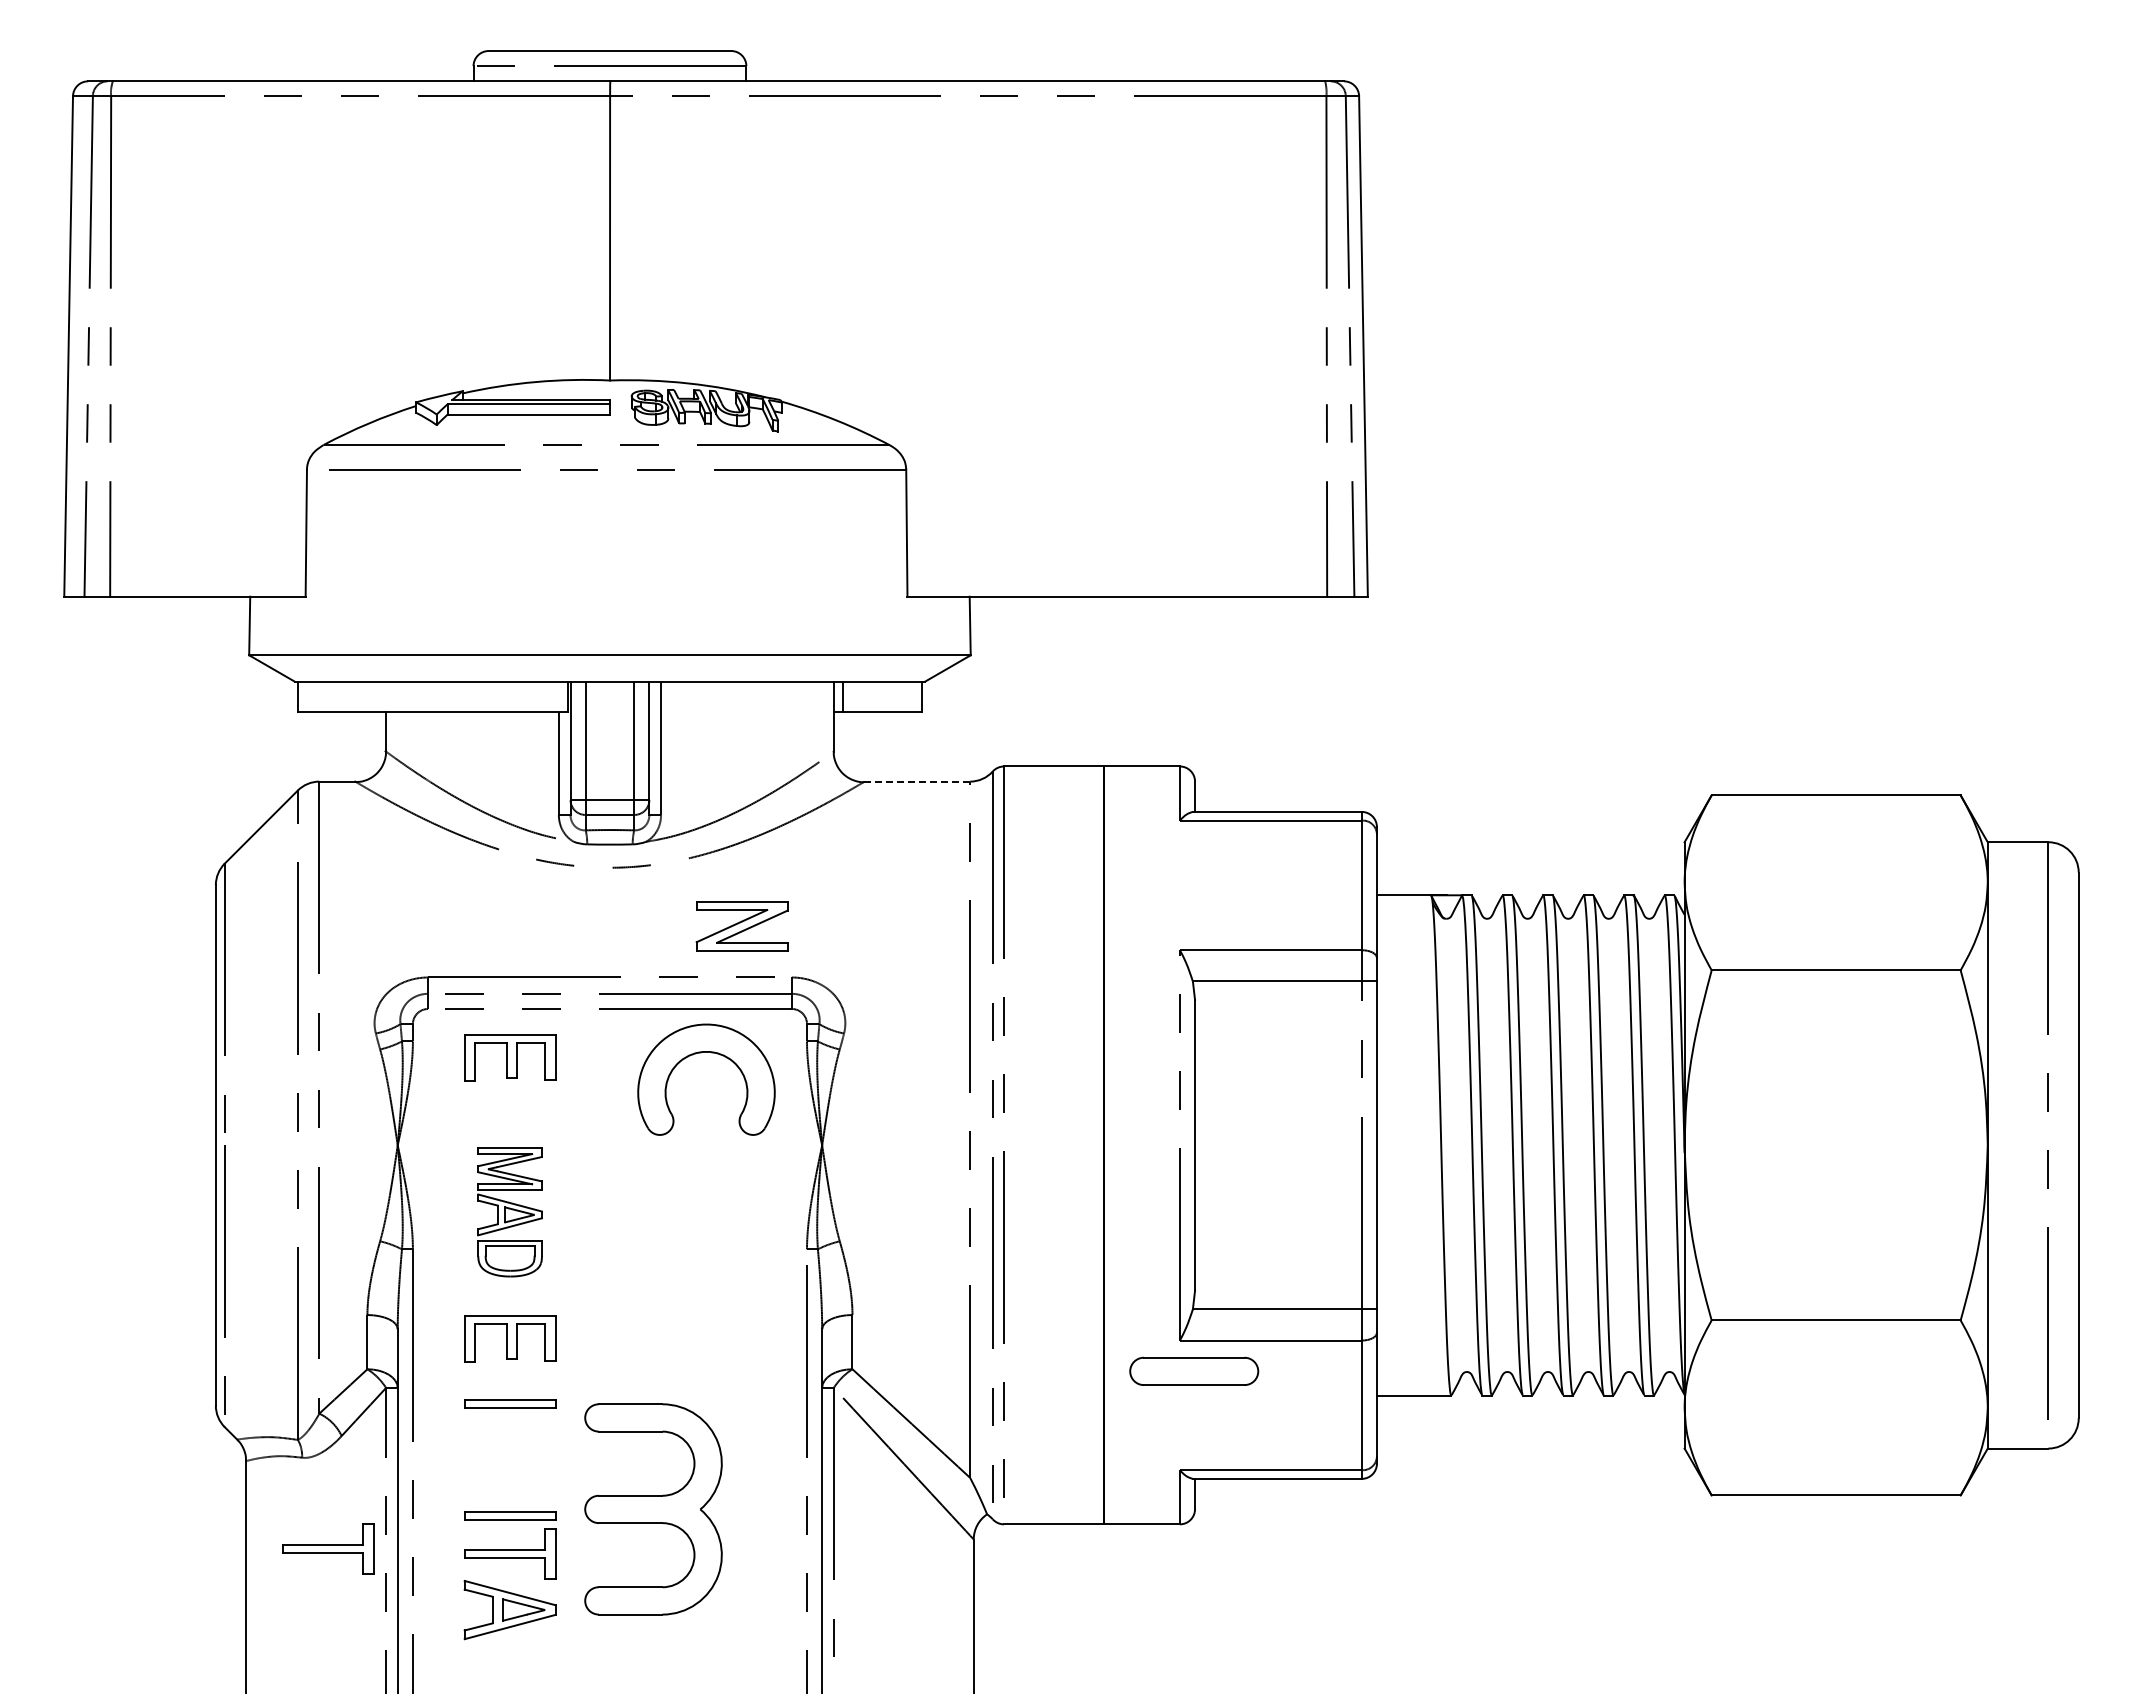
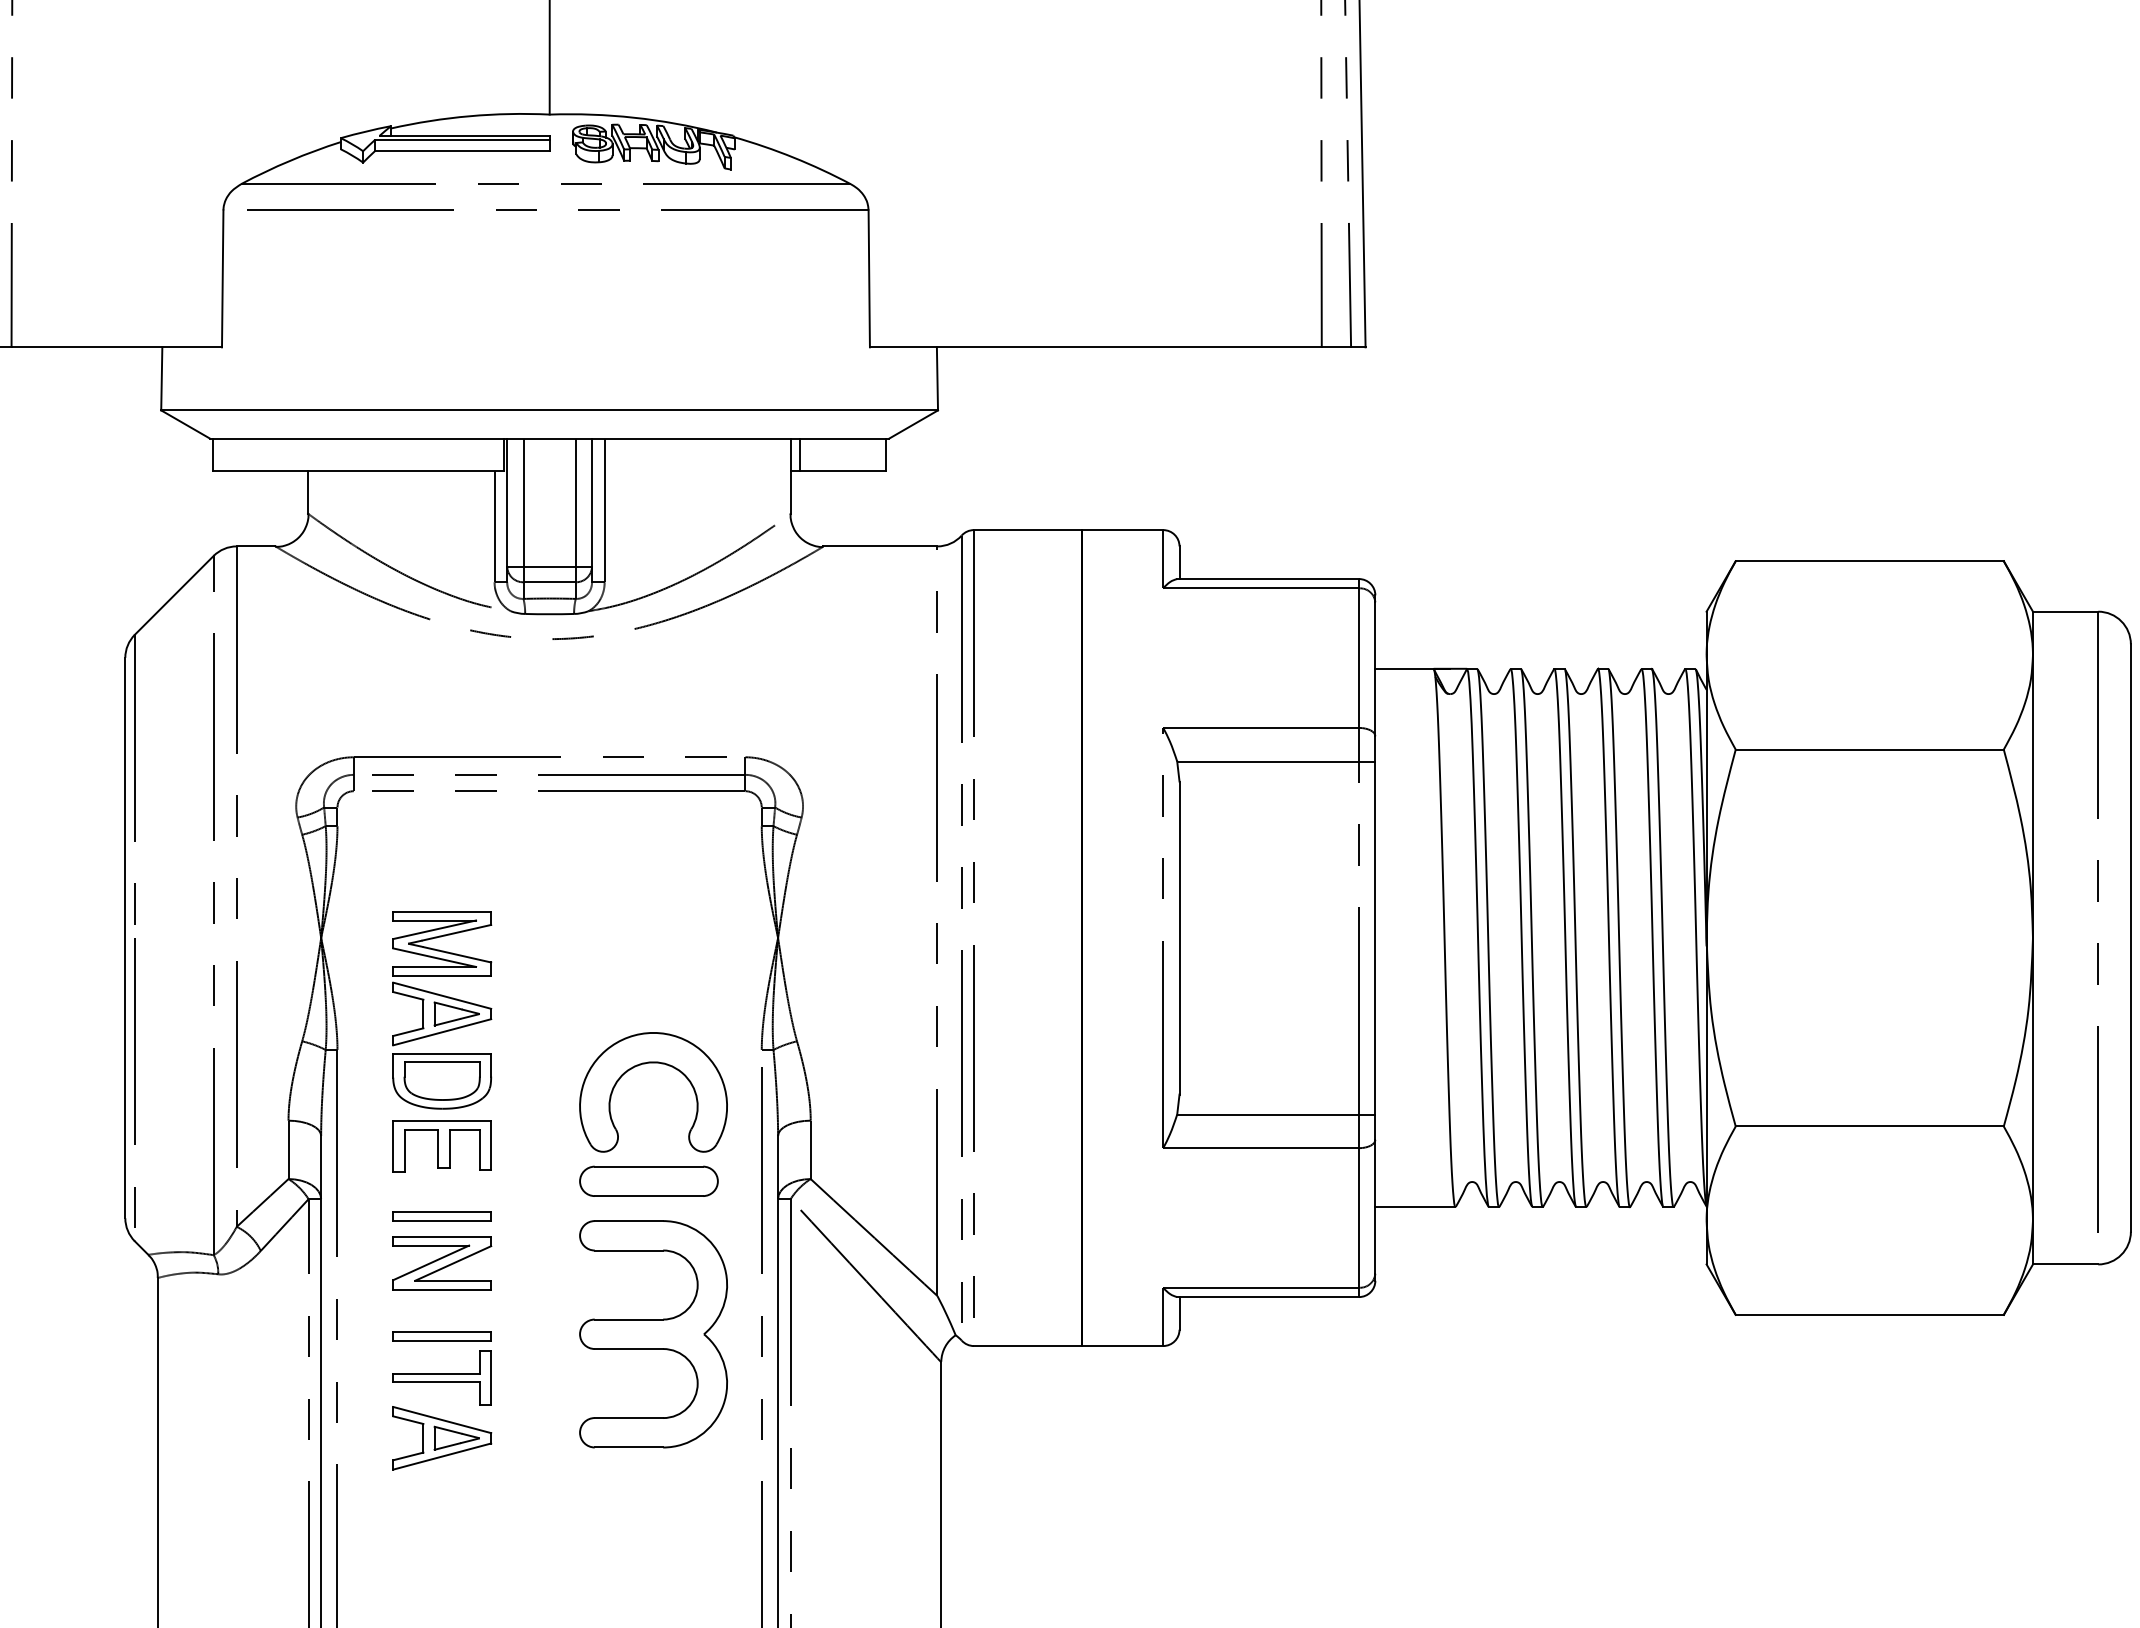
line: (916, 781) -> (879, 546), dashed -> solid
part: (741, 926) -> (441, 1263), moved
part: (701, 1053) -> (648, 1064), moved
part: (510, 1057) -> (442, 843), removed
part: (509, 1212) -> (441, 1010), size x1.43
part: (1194, 1370) -> (649, 1180), moved
part: (653, 1509) -> (653, 1334), moved
part: (328, 1548) -> (246, 1372), removed

